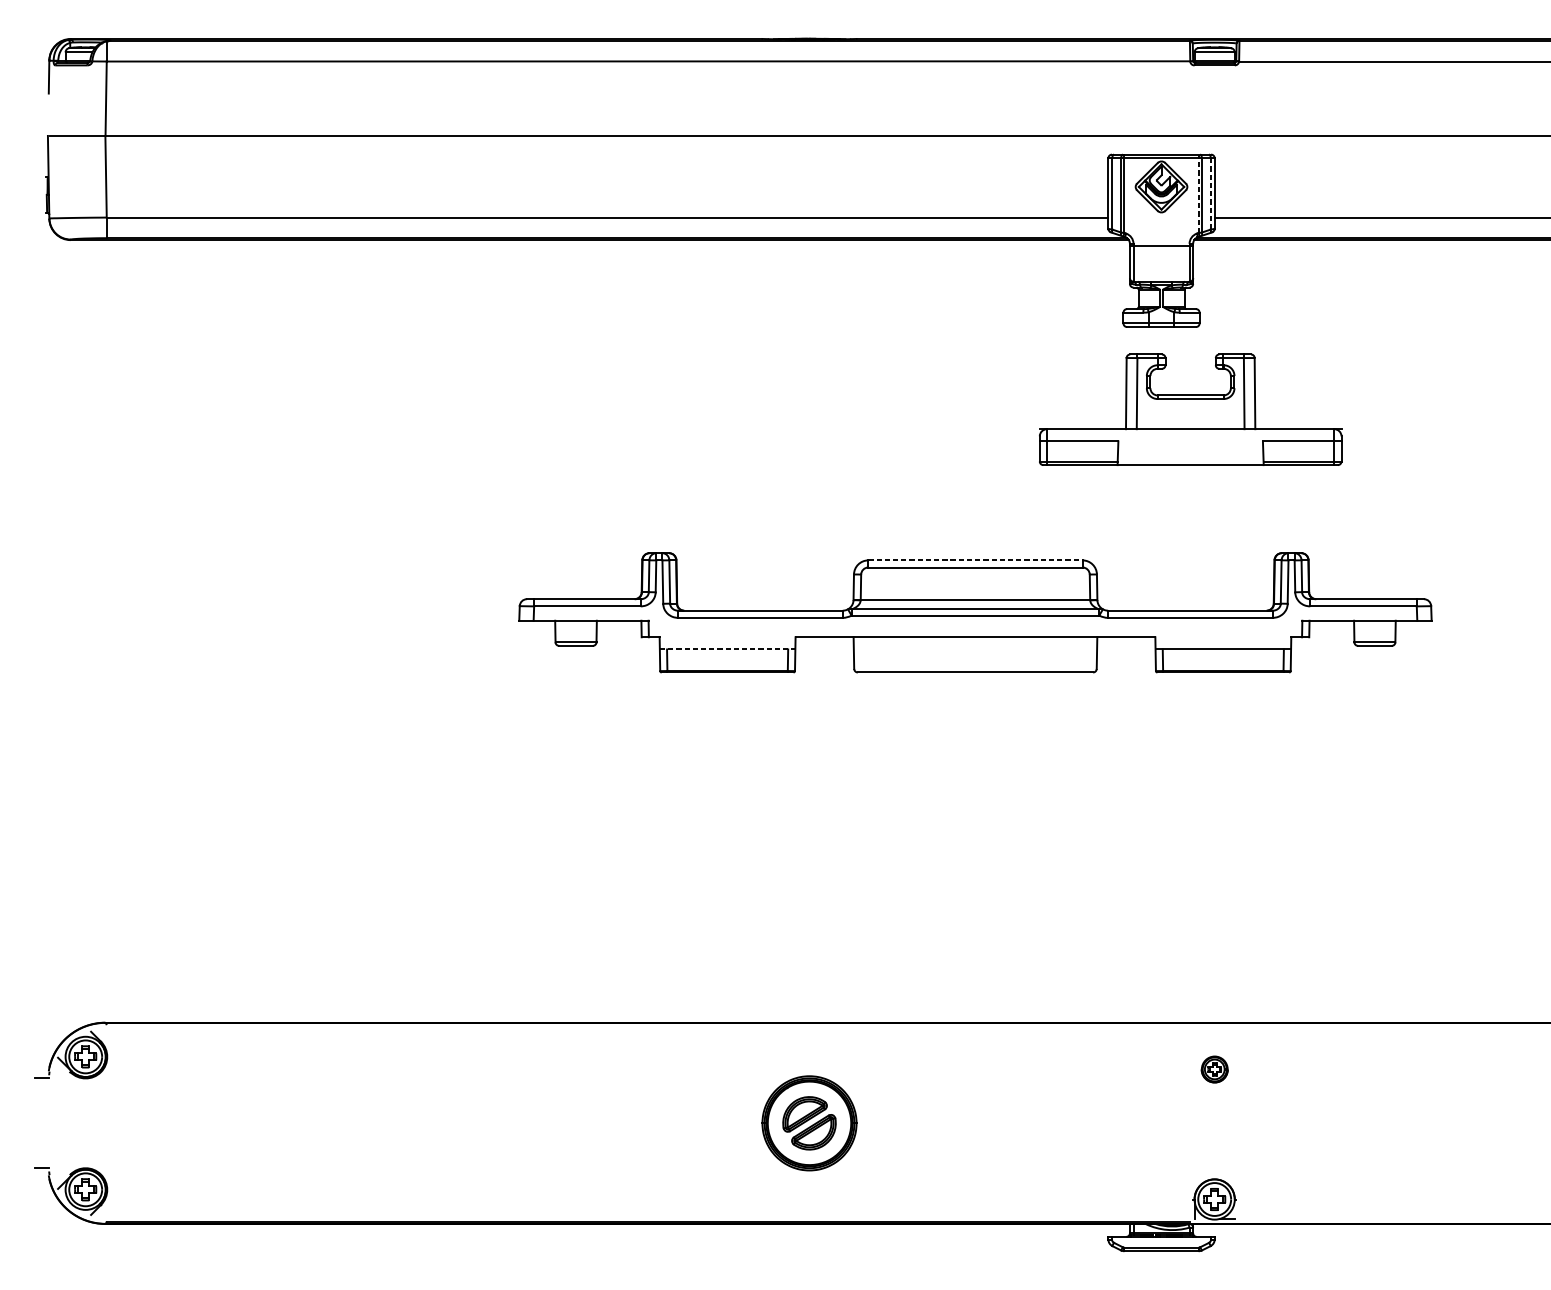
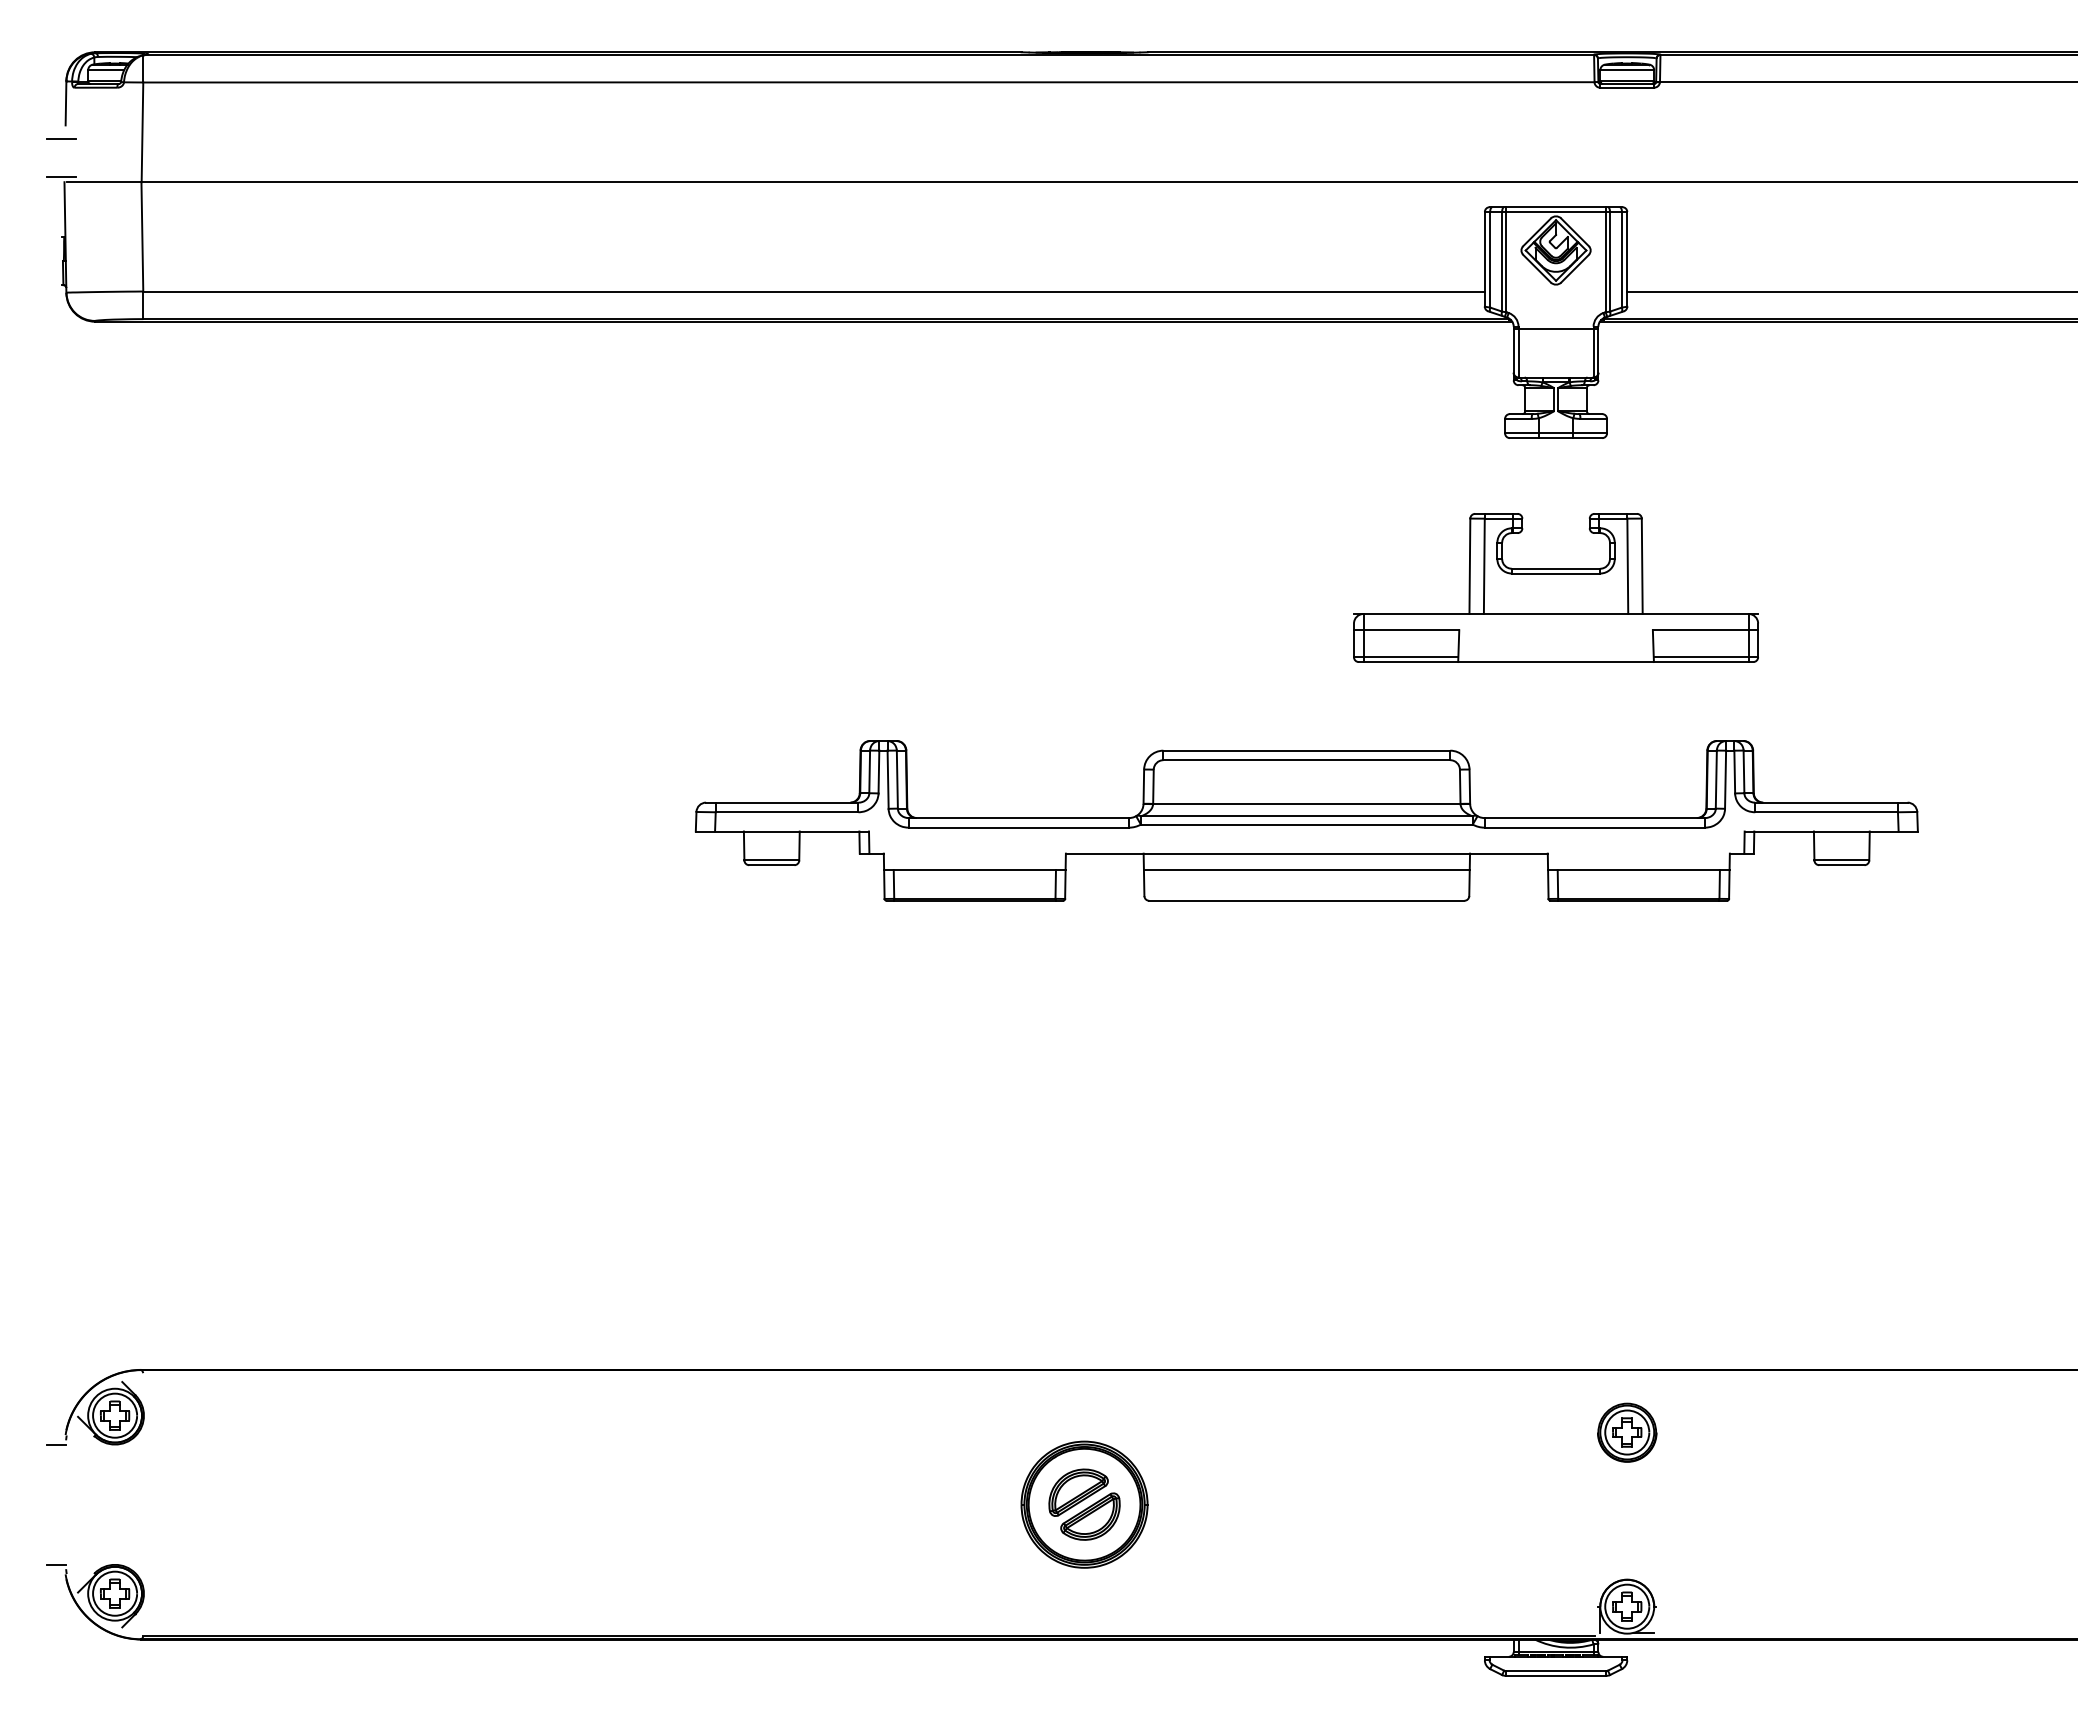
line: (45, 103) -> (61, 138), added
line: (45, 132) -> (61, 177), added
line: (1198, 193) -> (1605, 259), dashed -> solid
line: (1210, 193) -> (1621, 259), dashed -> solid
part: (1190, 409) -> (1555, 587), moved
line: (975, 560) -> (1307, 750), dashed -> solid
line: (727, 649) -> (974, 870), dashed -> solid
line: (975, 649) -> (1306, 870), added
part: (1214, 1069) -> (1627, 1432), size x1.67

